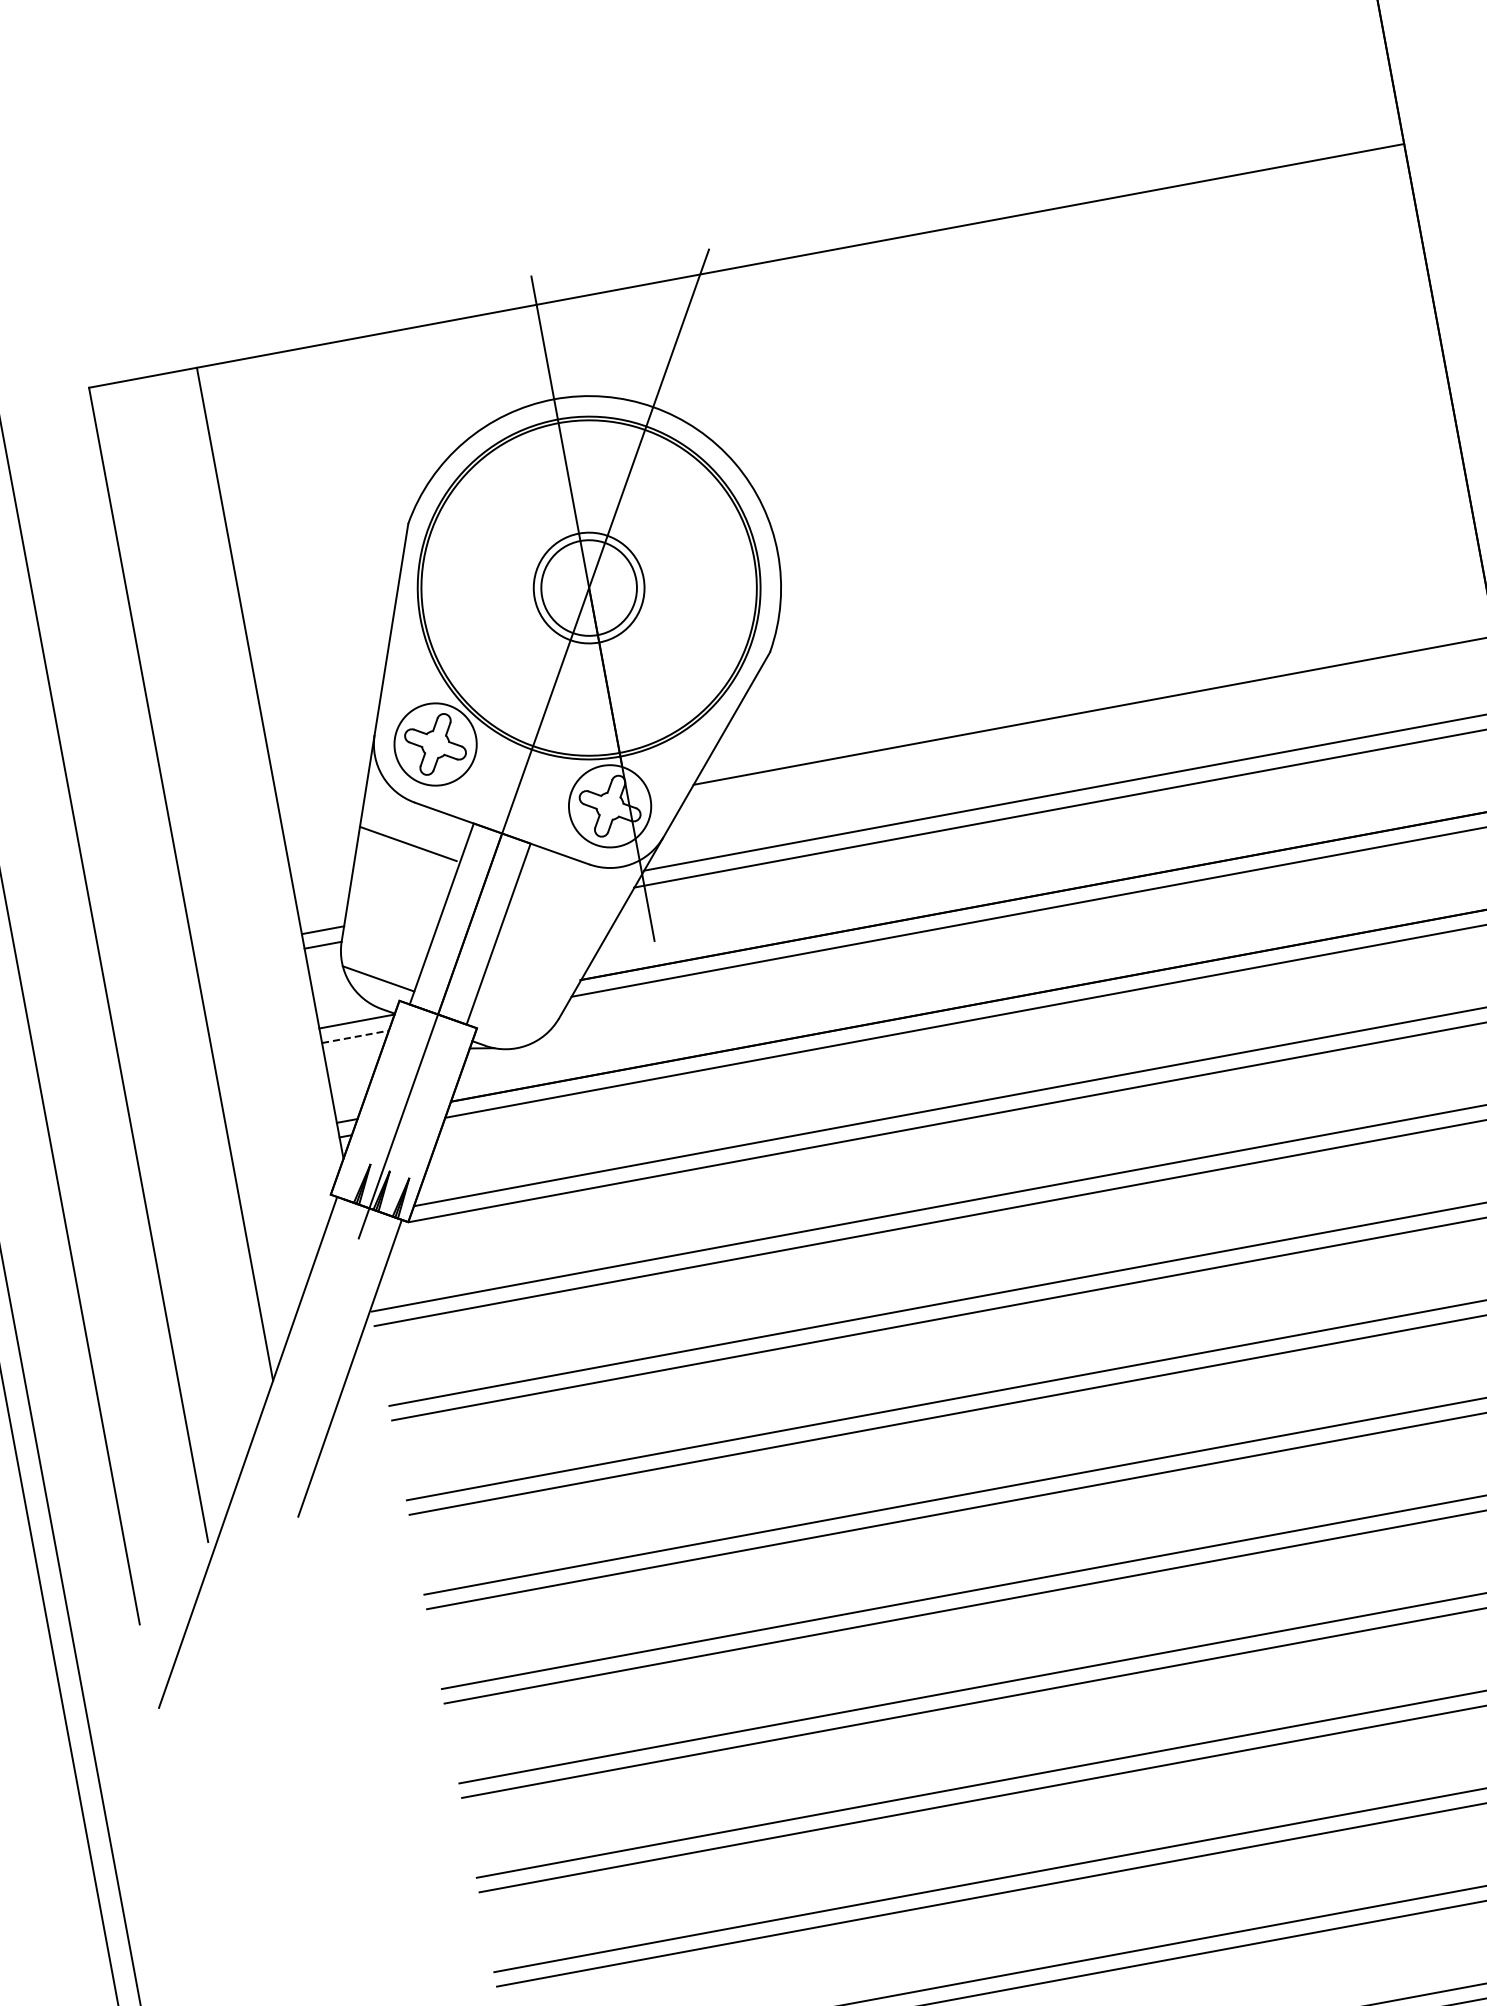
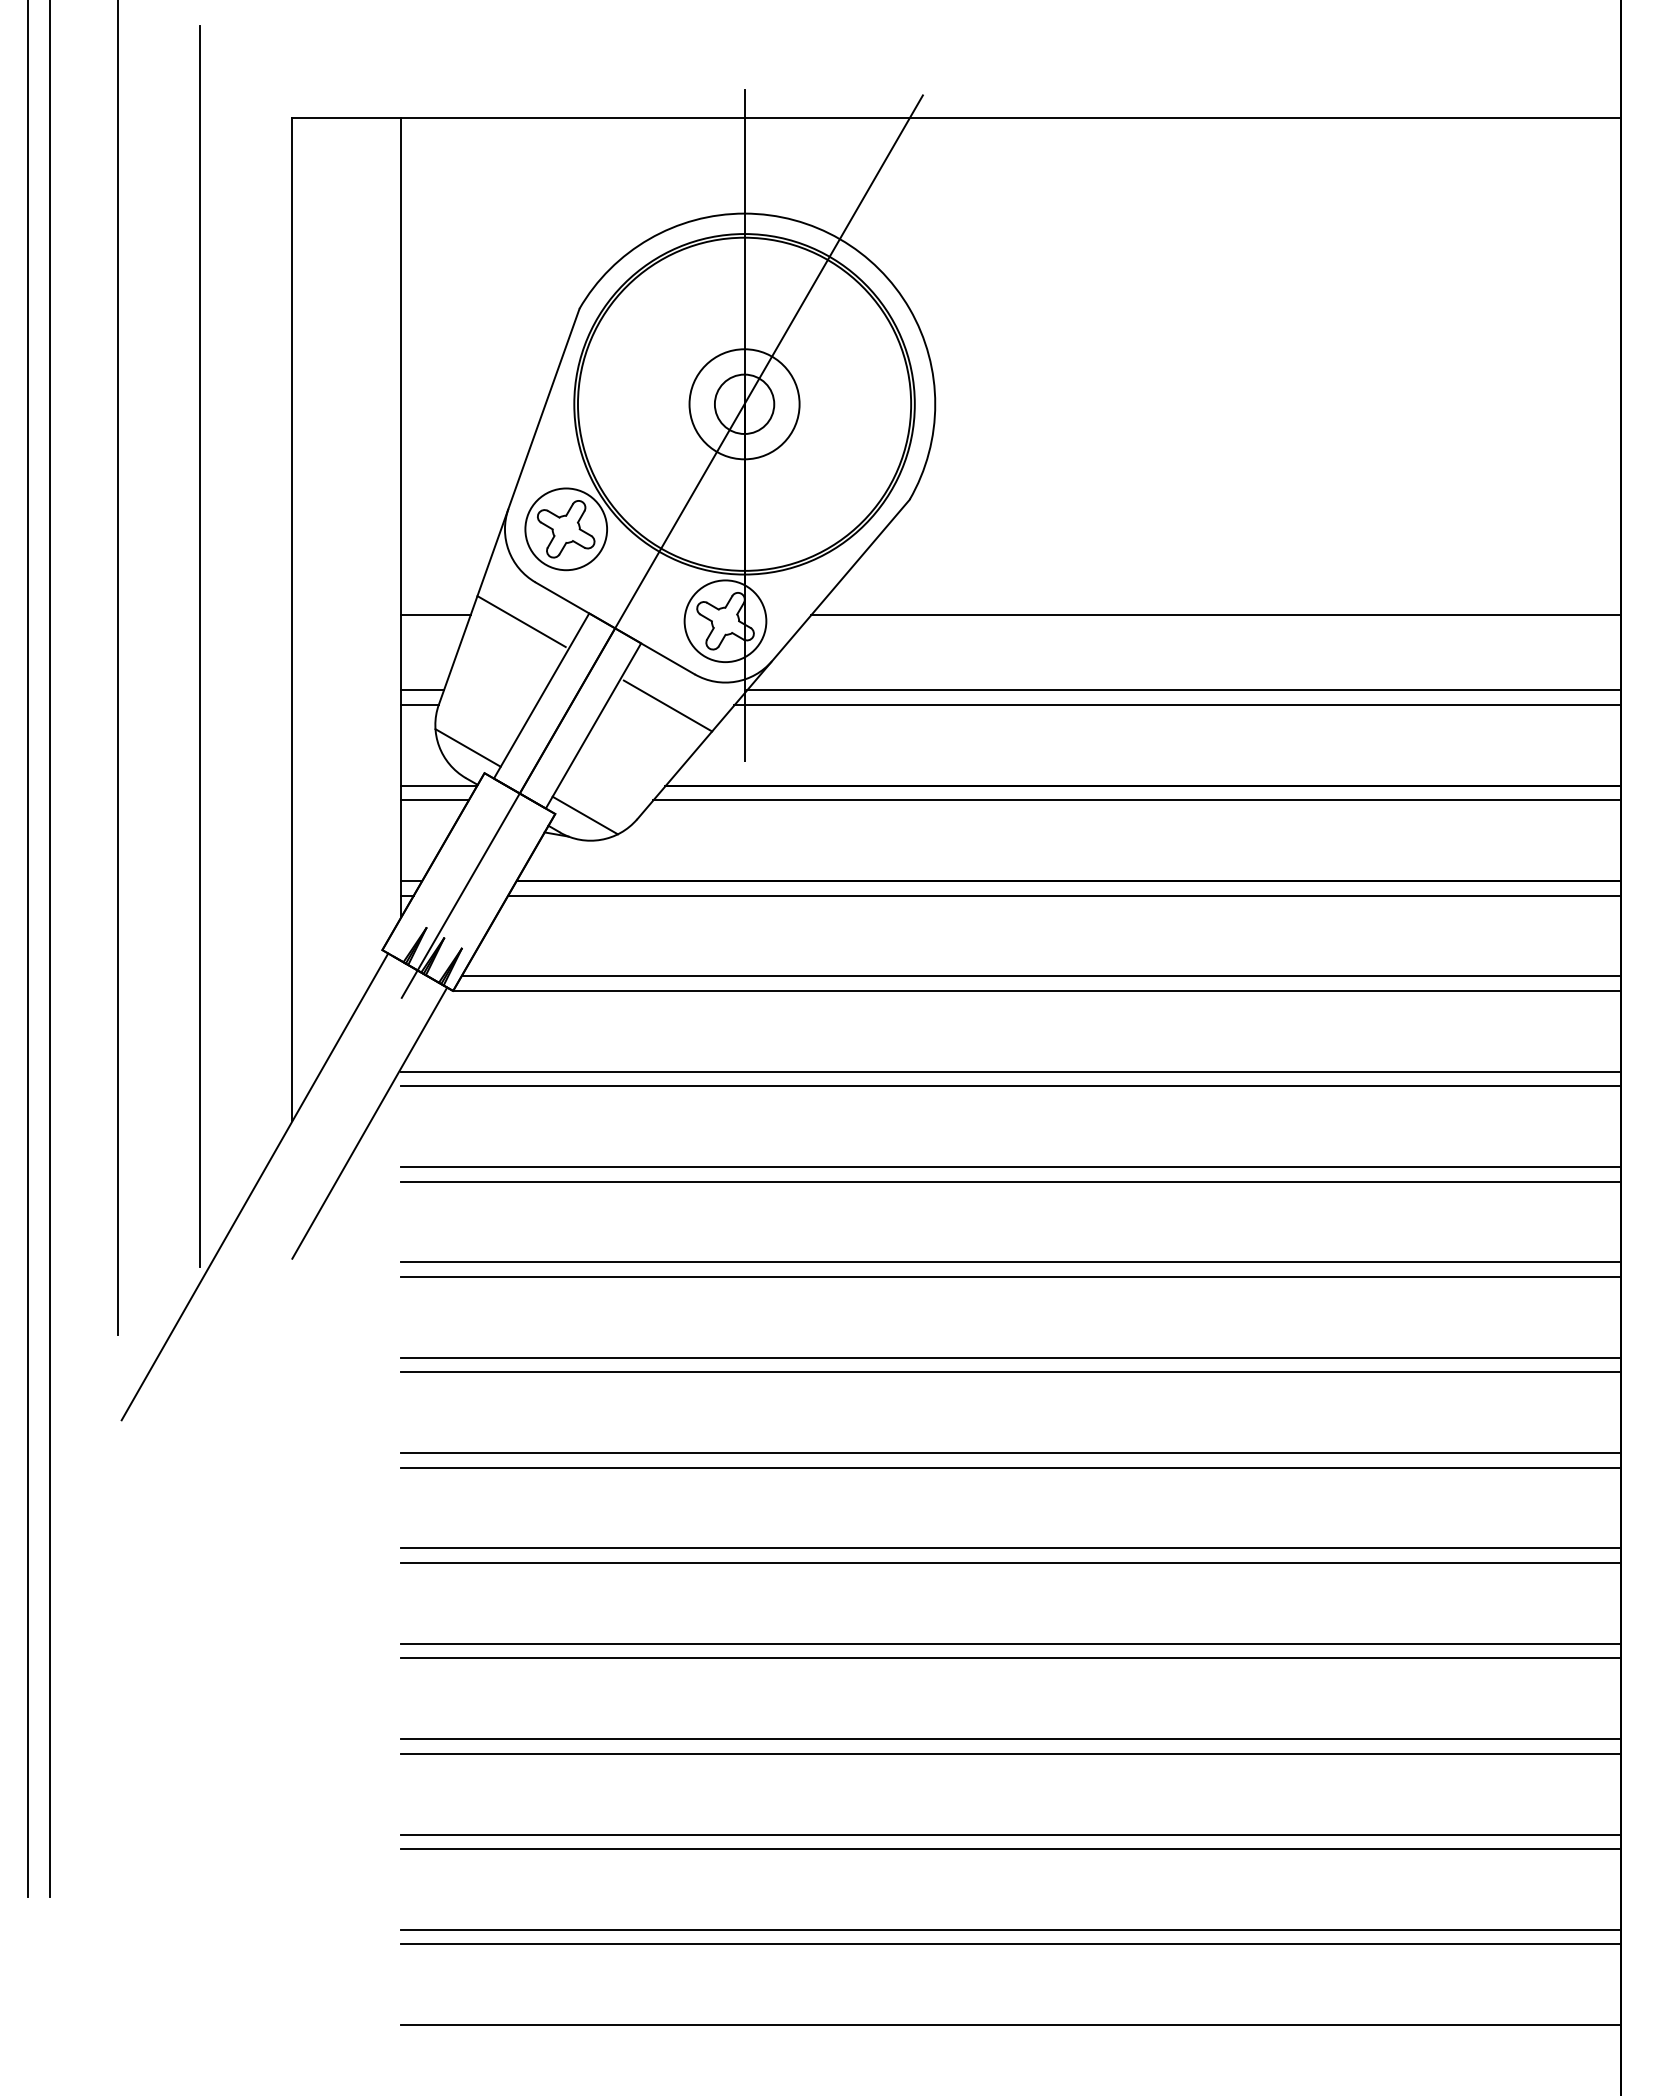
circle: (589, 588) -> (744, 404), size x0.62
line: (321, 853) -> (435, 615), added
line: (568, 900) -> (667, 705), added
line: (506, 1024) -> (584, 815), added
line: (355, 1036) -> (435, 800), dashed -> solid

